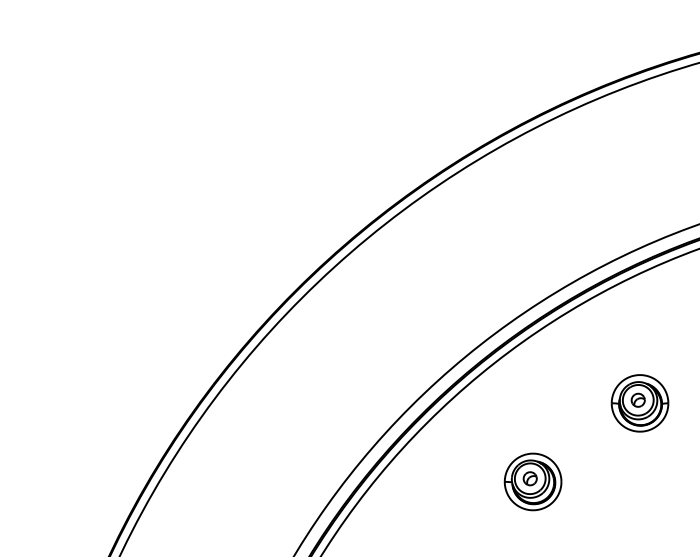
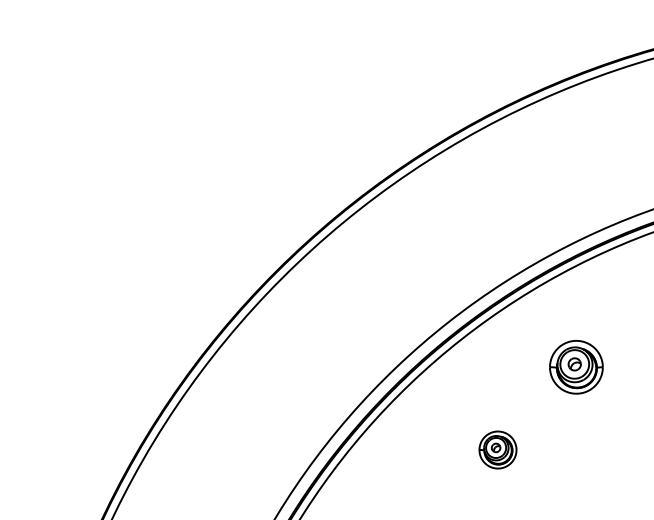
part: (639, 403) -> (575, 367), moved
part: (532, 481) -> (497, 449), size x0.7

